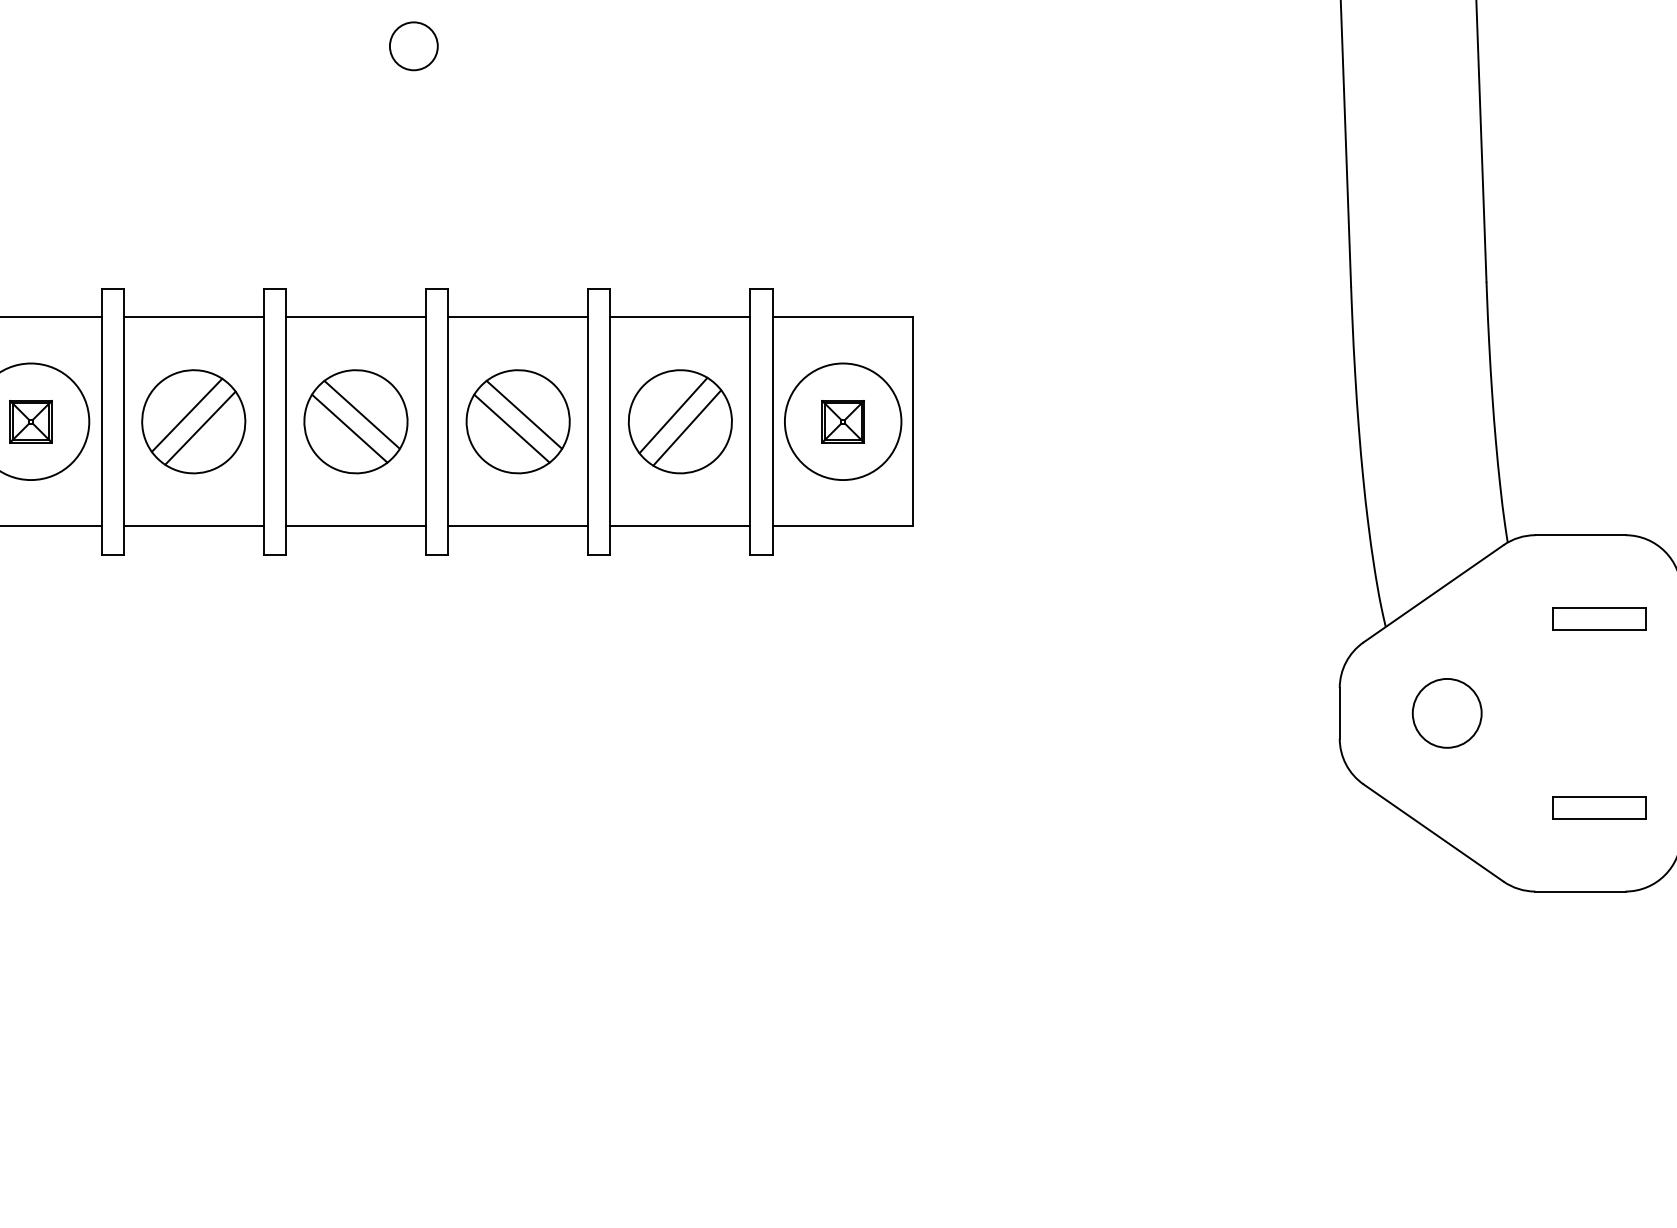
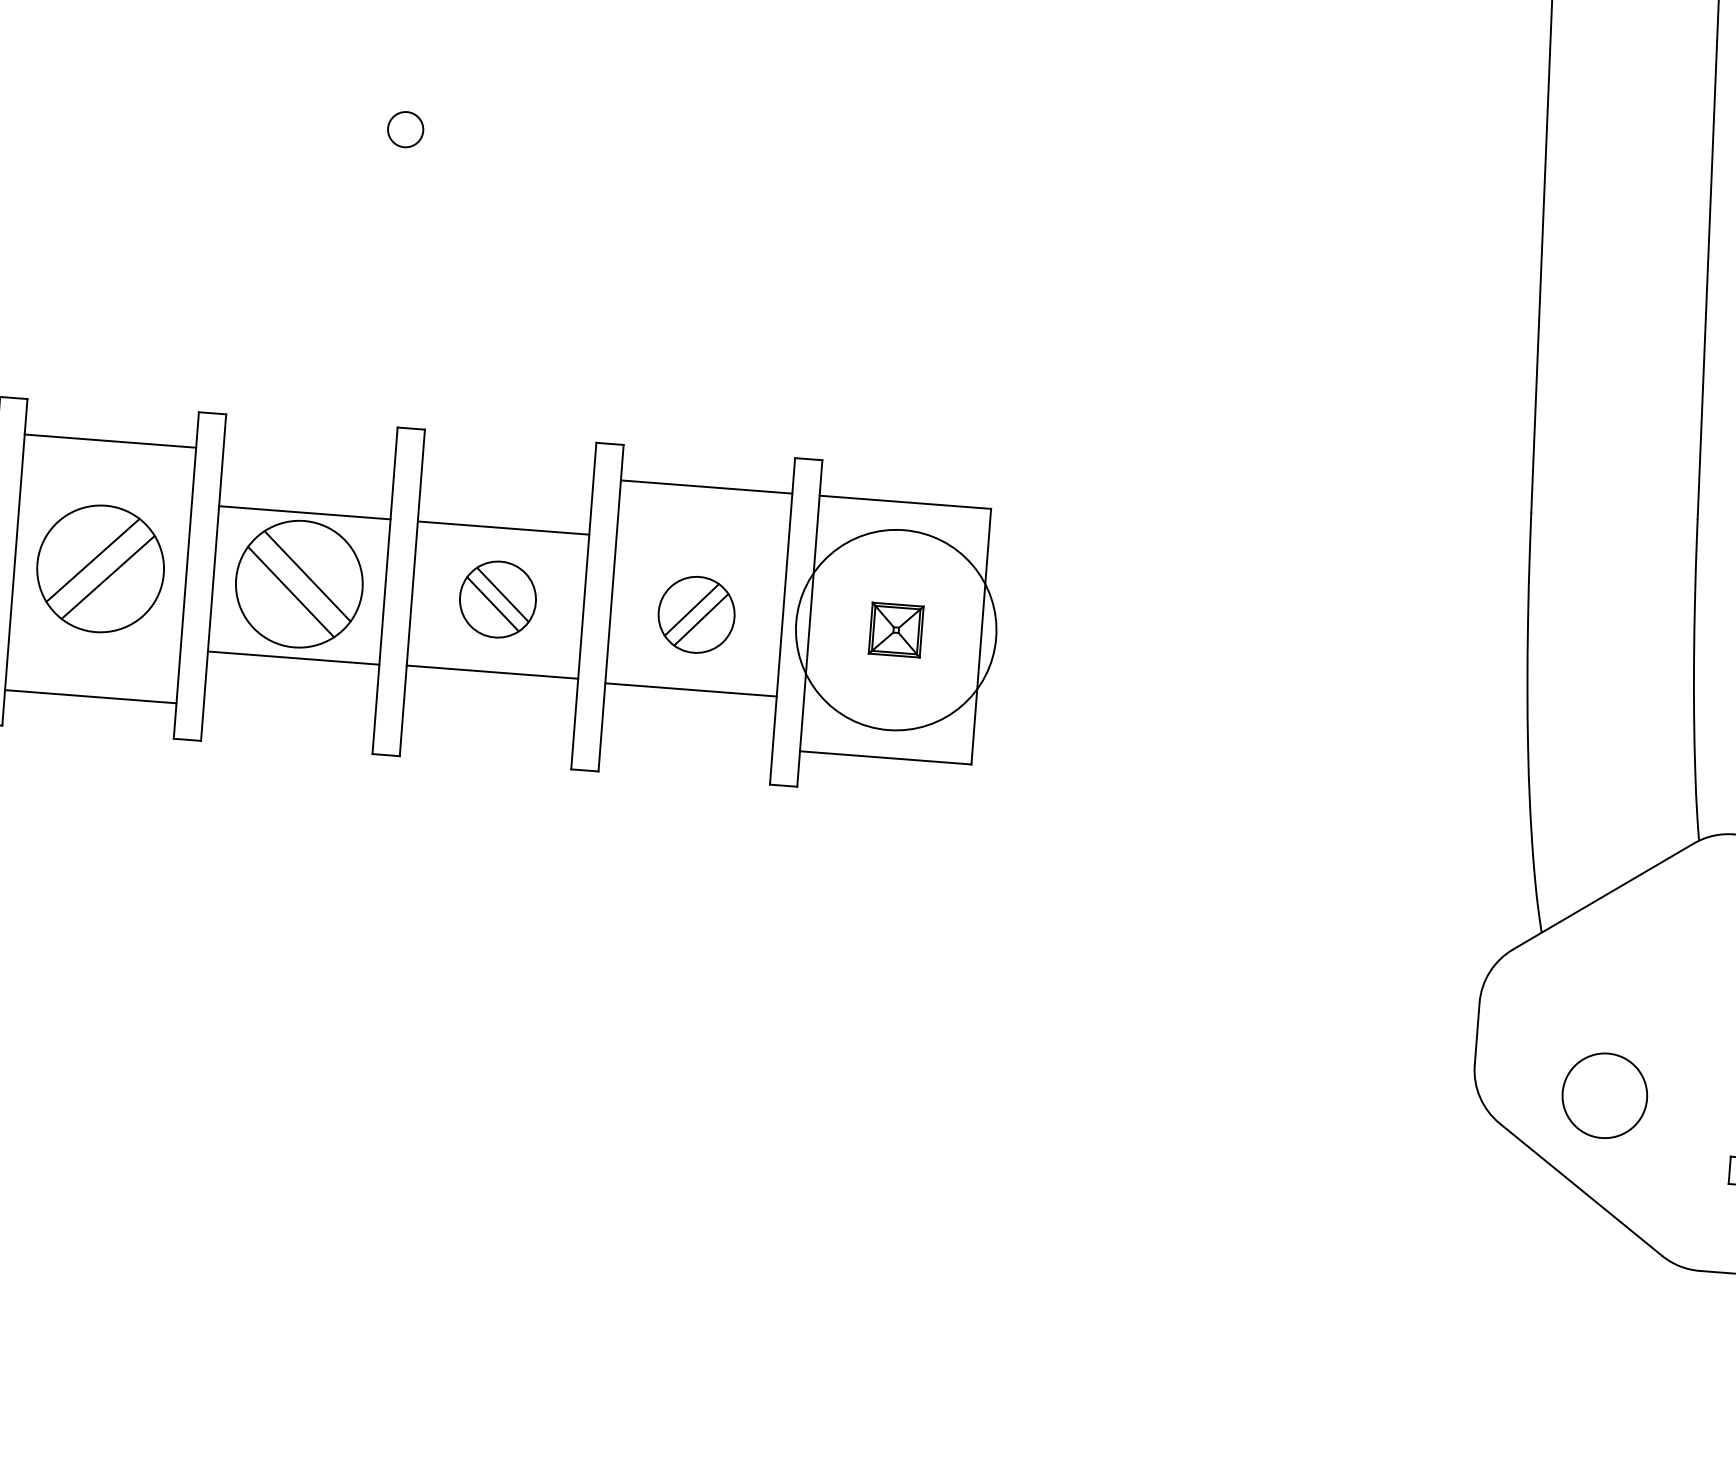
circle: (413, 46) -> (405, 129), size x0.6
line: (355, 317) -> (304, 512), moved
line: (518, 317) -> (503, 528), moved
part: (517, 421) -> (497, 599), size x0.6
part: (679, 421) -> (695, 614), size x0.6
circle: (842, 421) -> (895, 629), size x1.4
line: (355, 526) -> (293, 658), moved
line: (518, 526) -> (492, 672), moved
line: (680, 526) -> (691, 690), moved
circle: (1446, 713) -> (1603, 1095), moved

